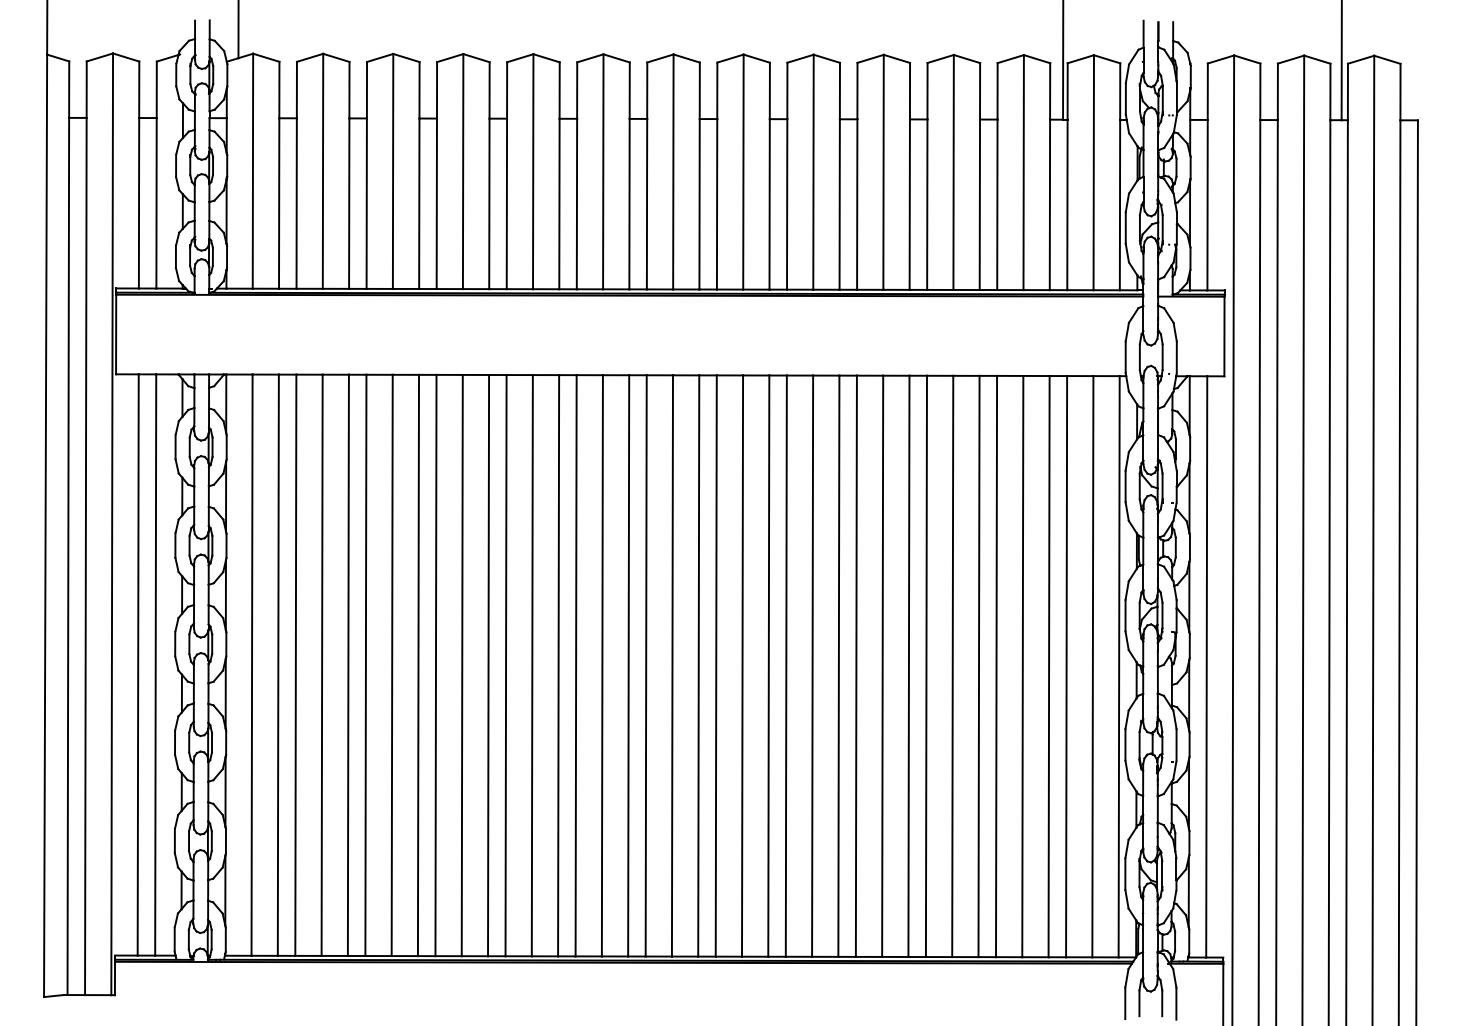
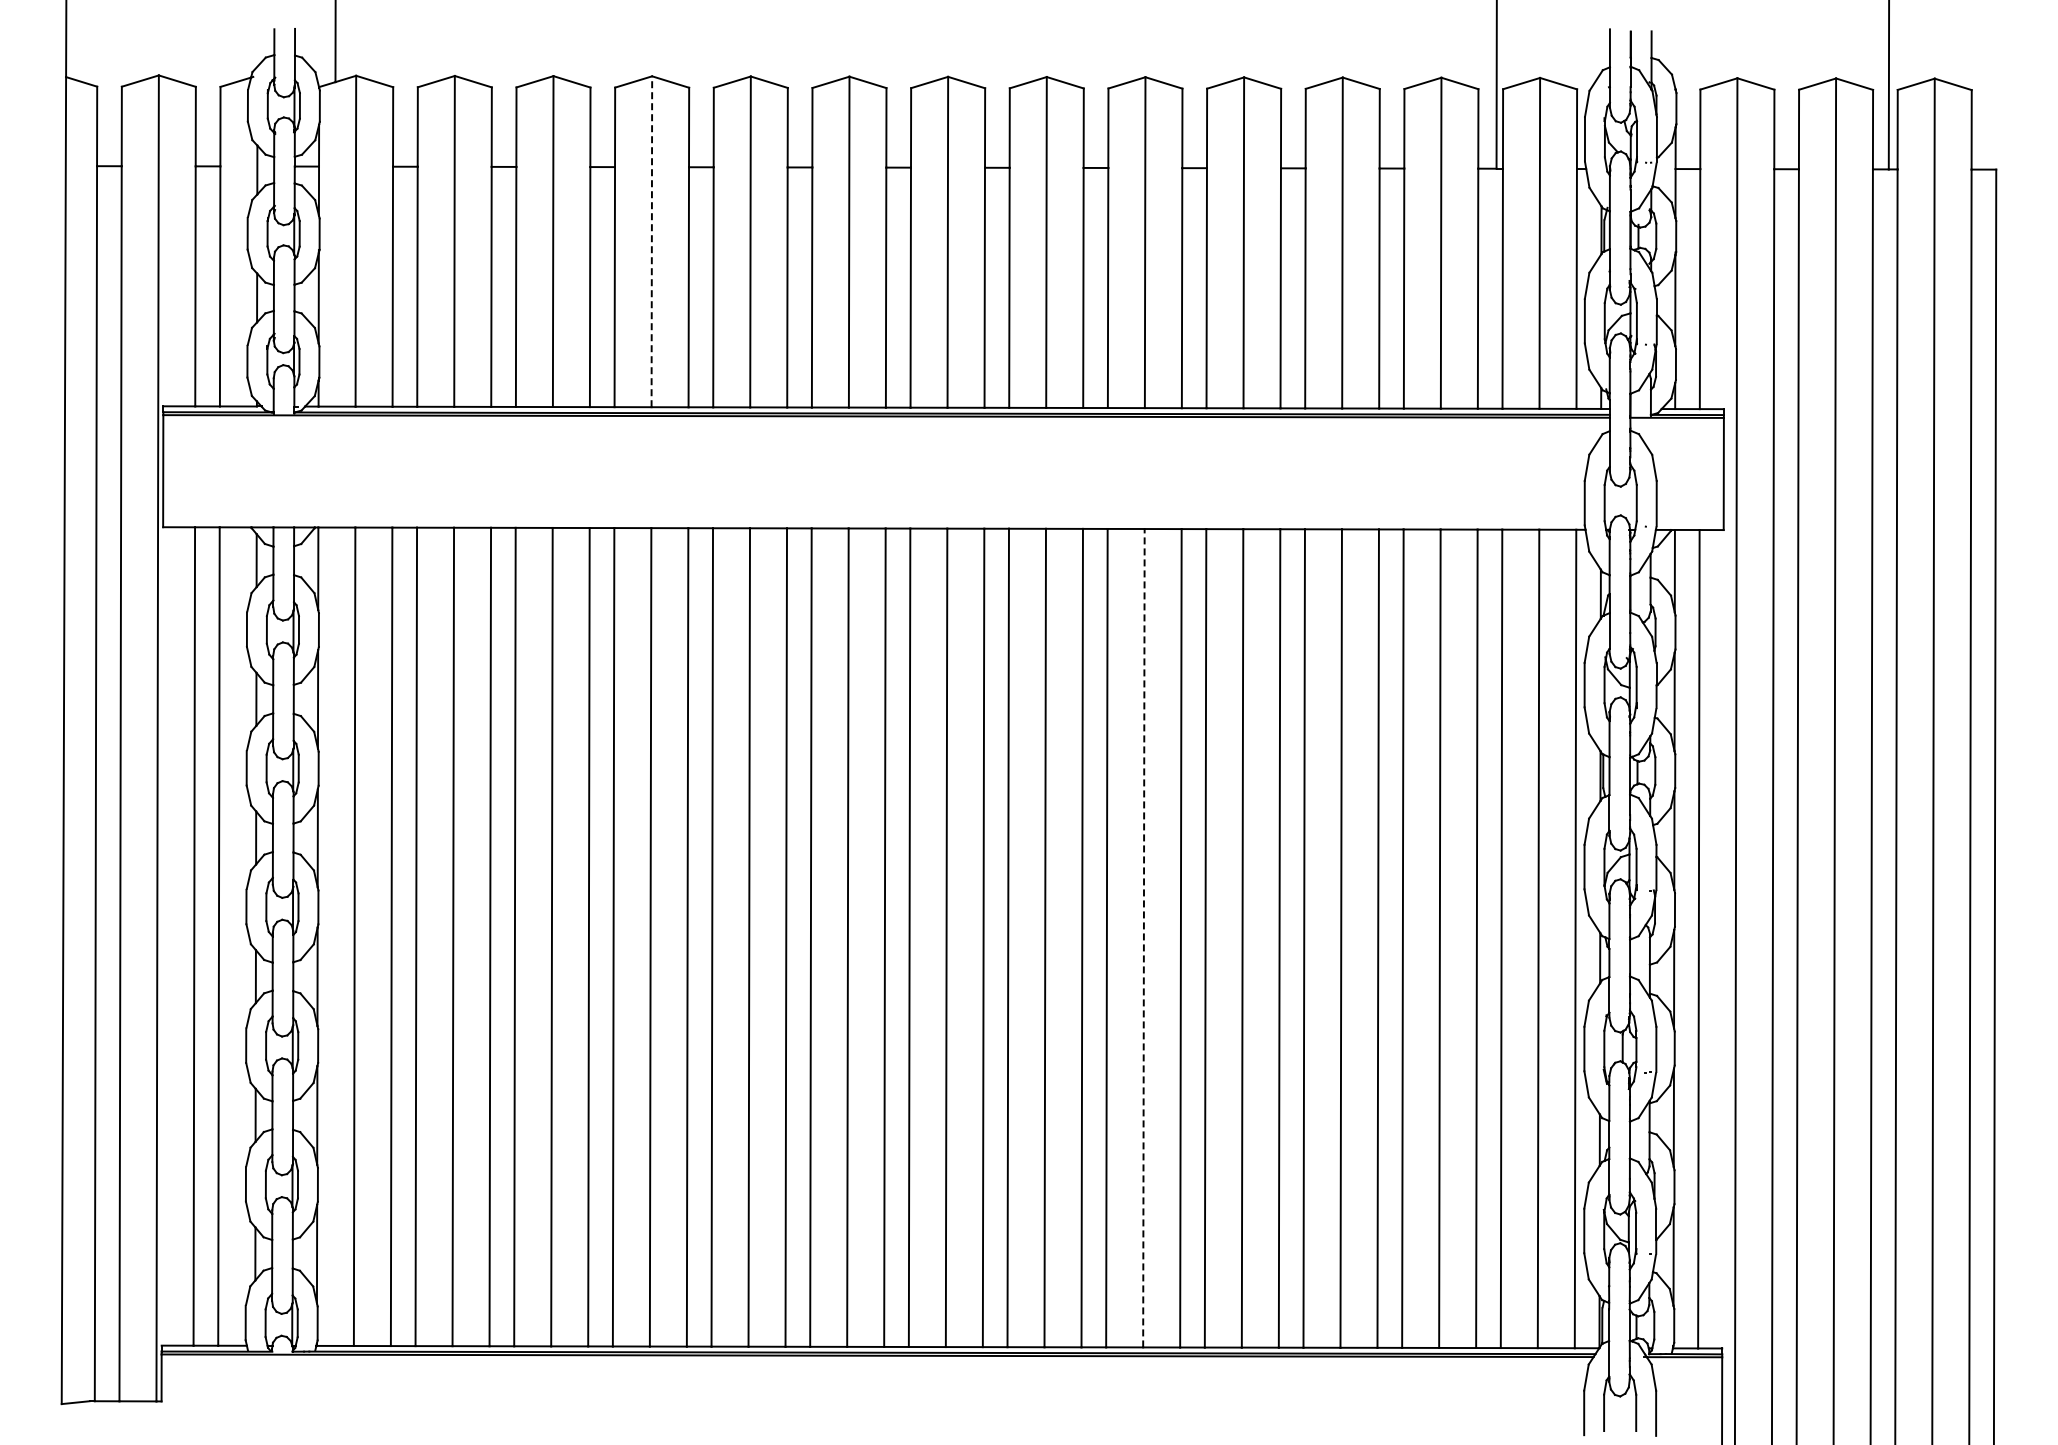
line: (462, 171) -> (651, 241), solid -> dashed
line: (812, 665) -> (1143, 937), solid -> dashed

